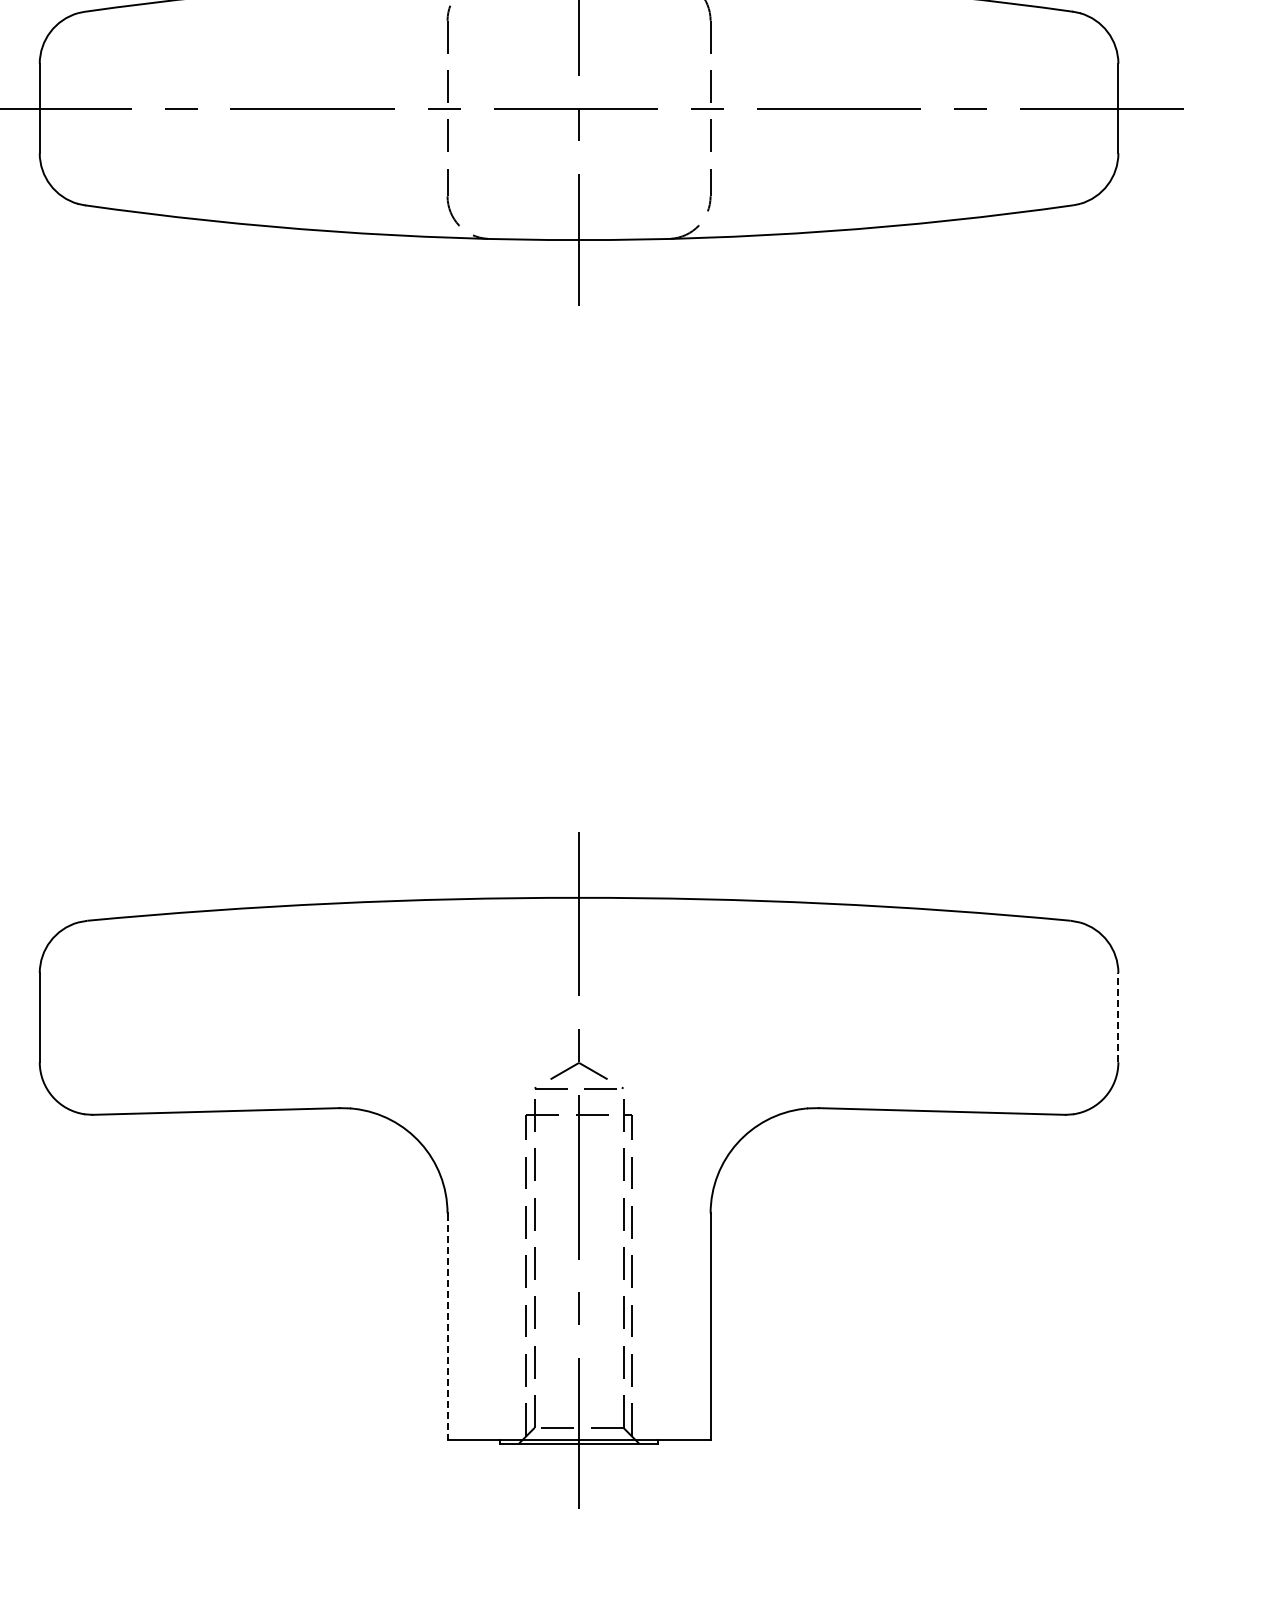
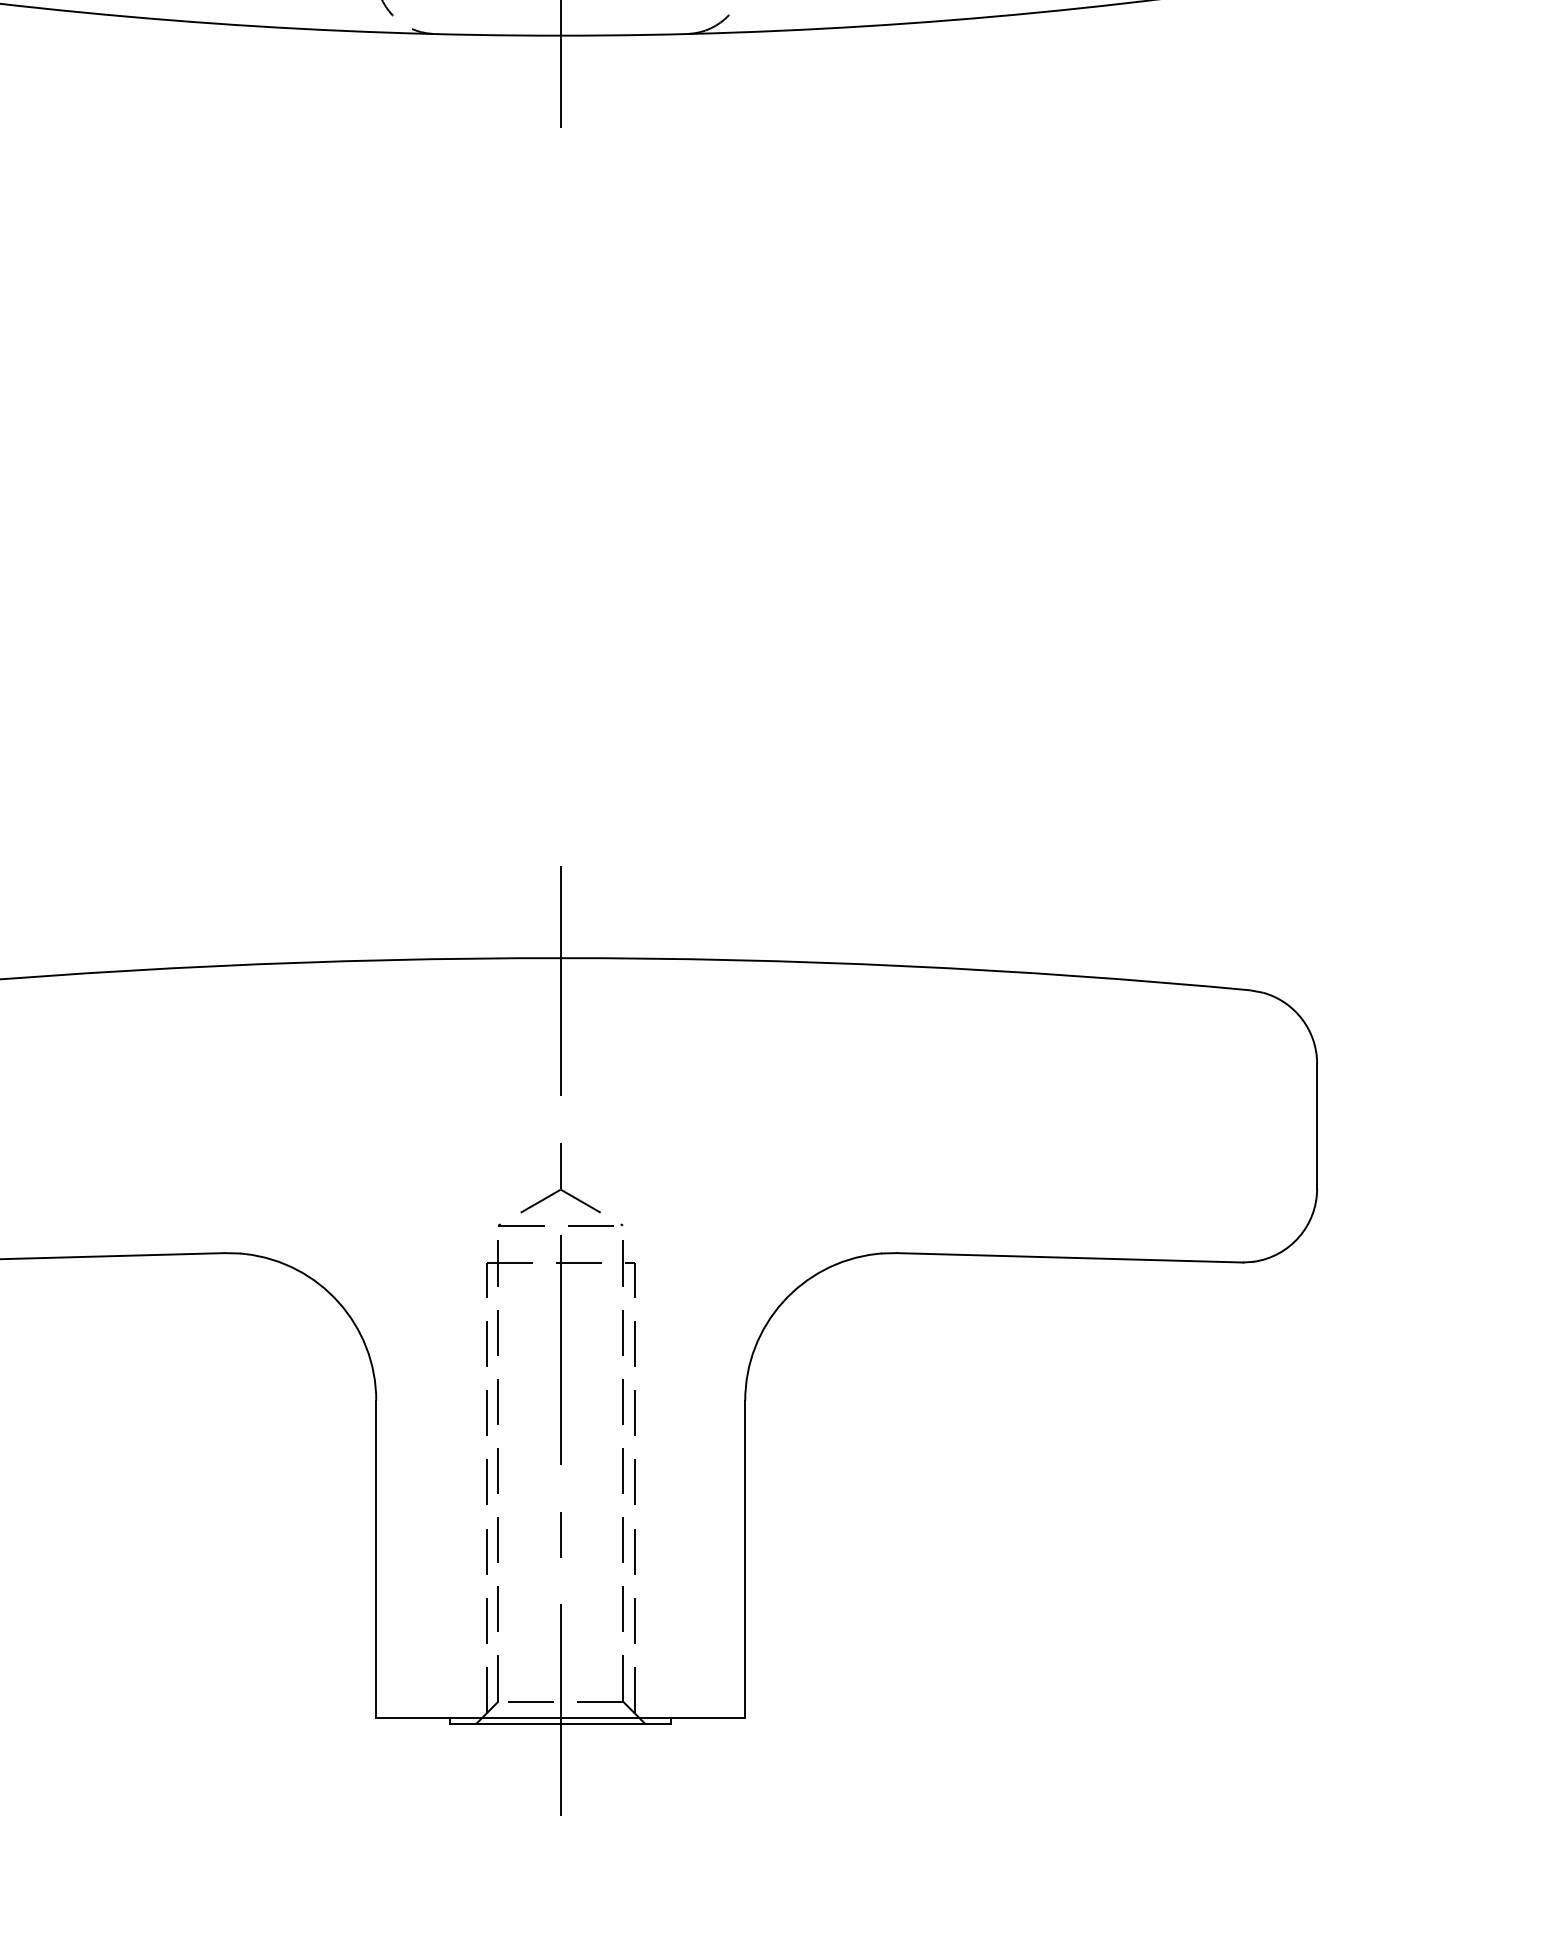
line: (1118, 1017) -> (1317, 1125), dashed -> solid
line: (447, 1327) -> (376, 1560), dashed -> solid

